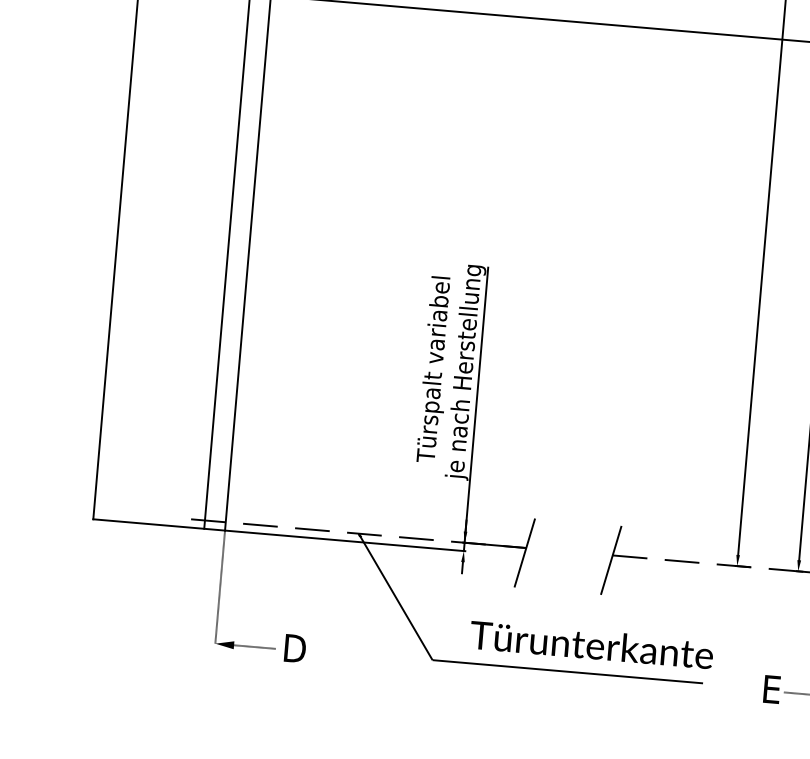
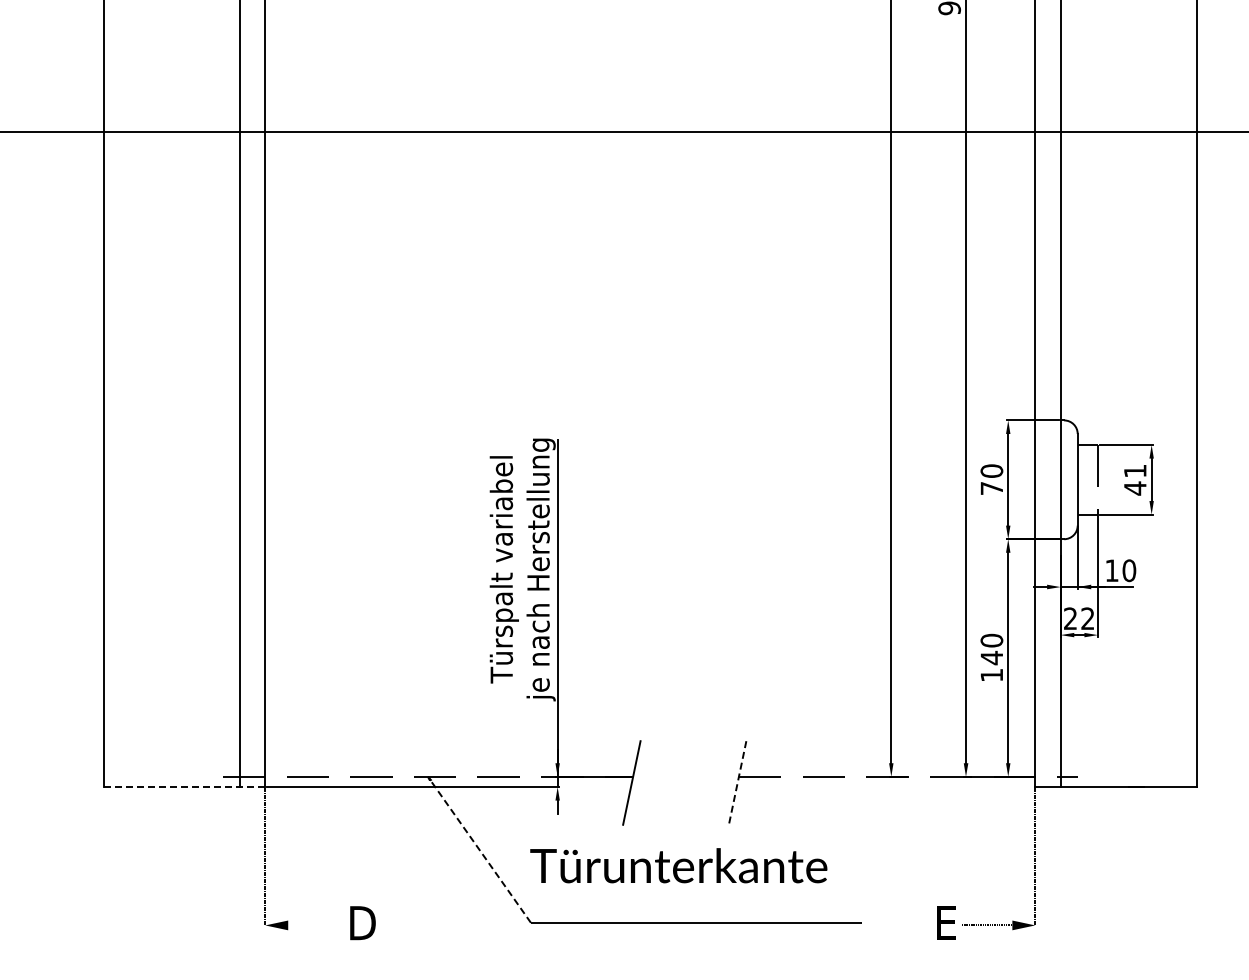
line: (159, 525) -> (184, 787), solid -> dashed
line: (611, 560) -> (737, 783), solid -> dashed
line: (396, 598) -> (480, 851), solid -> dashed
text: (591, 644) -> (678, 865), moved
line: (254, 647) -> (313, 925), removed

